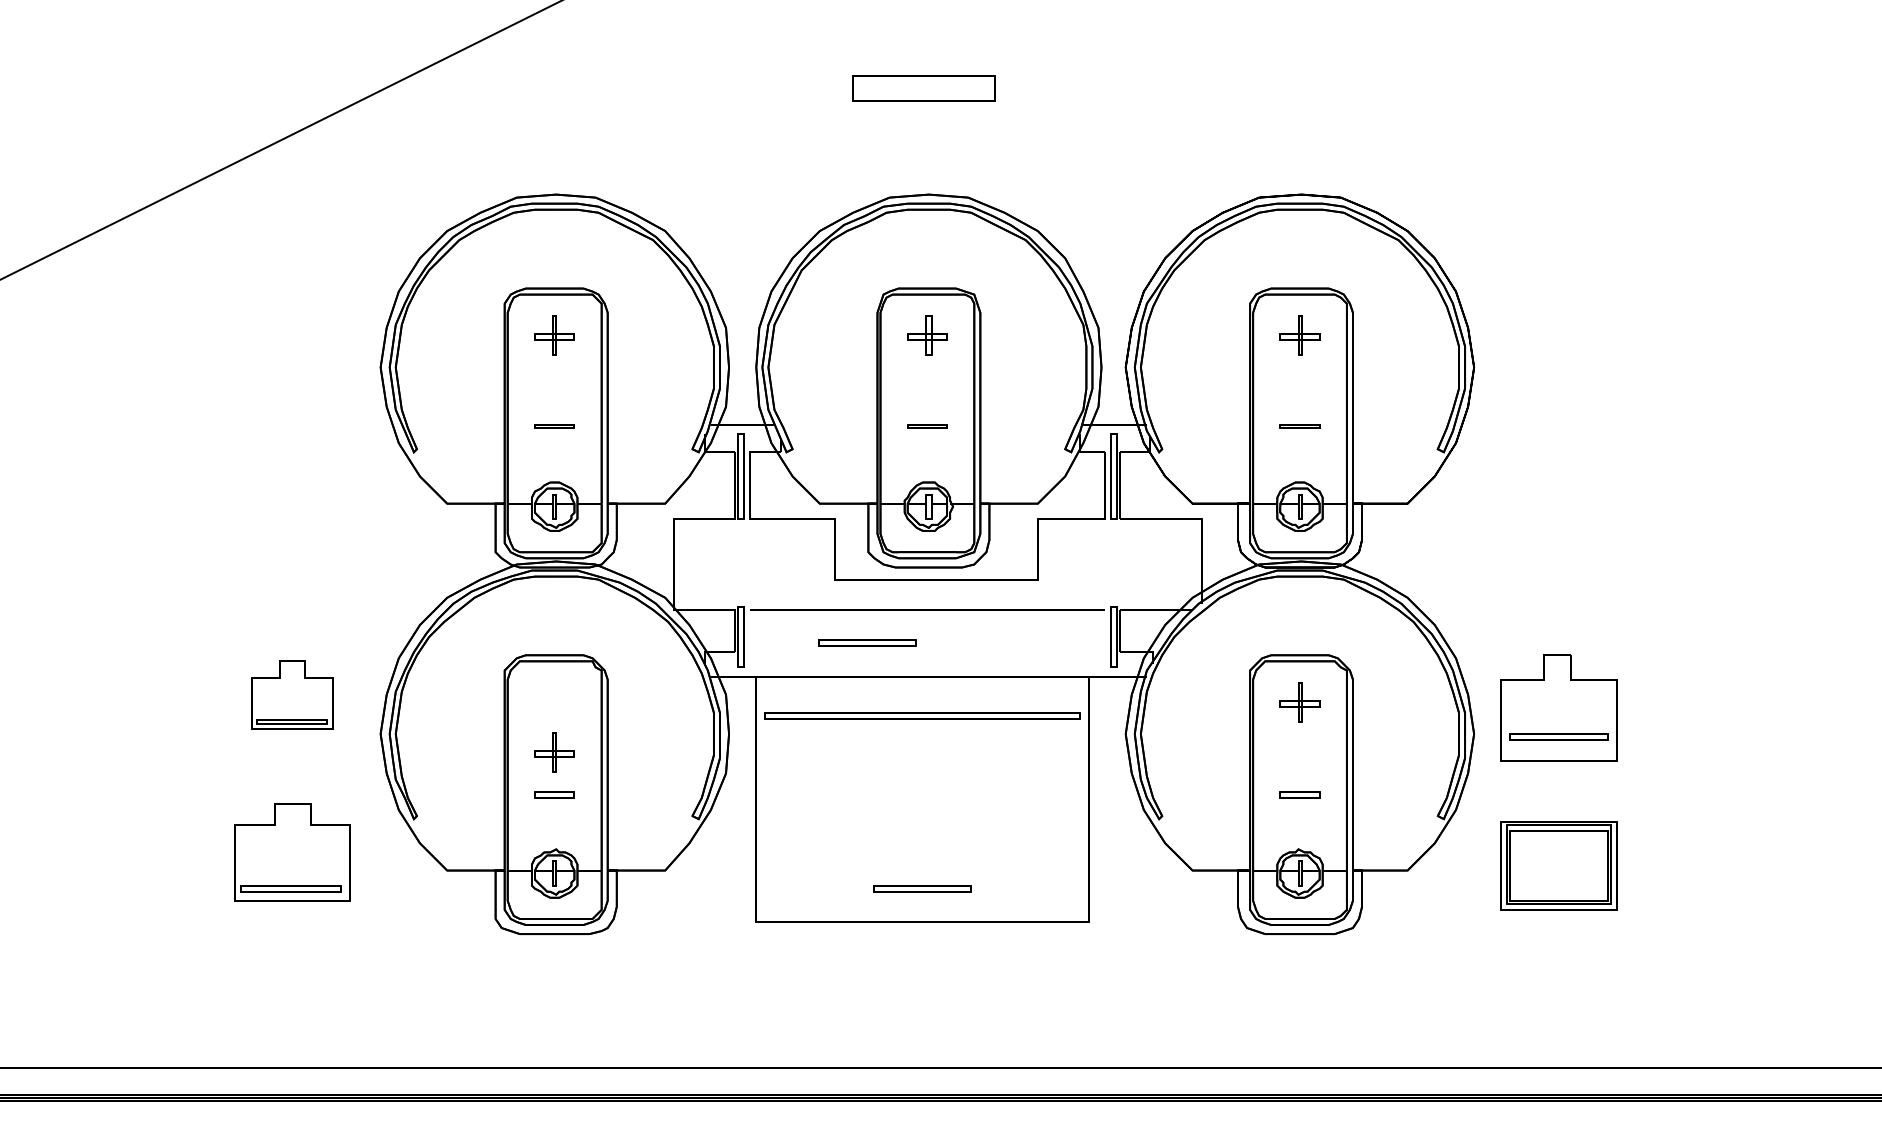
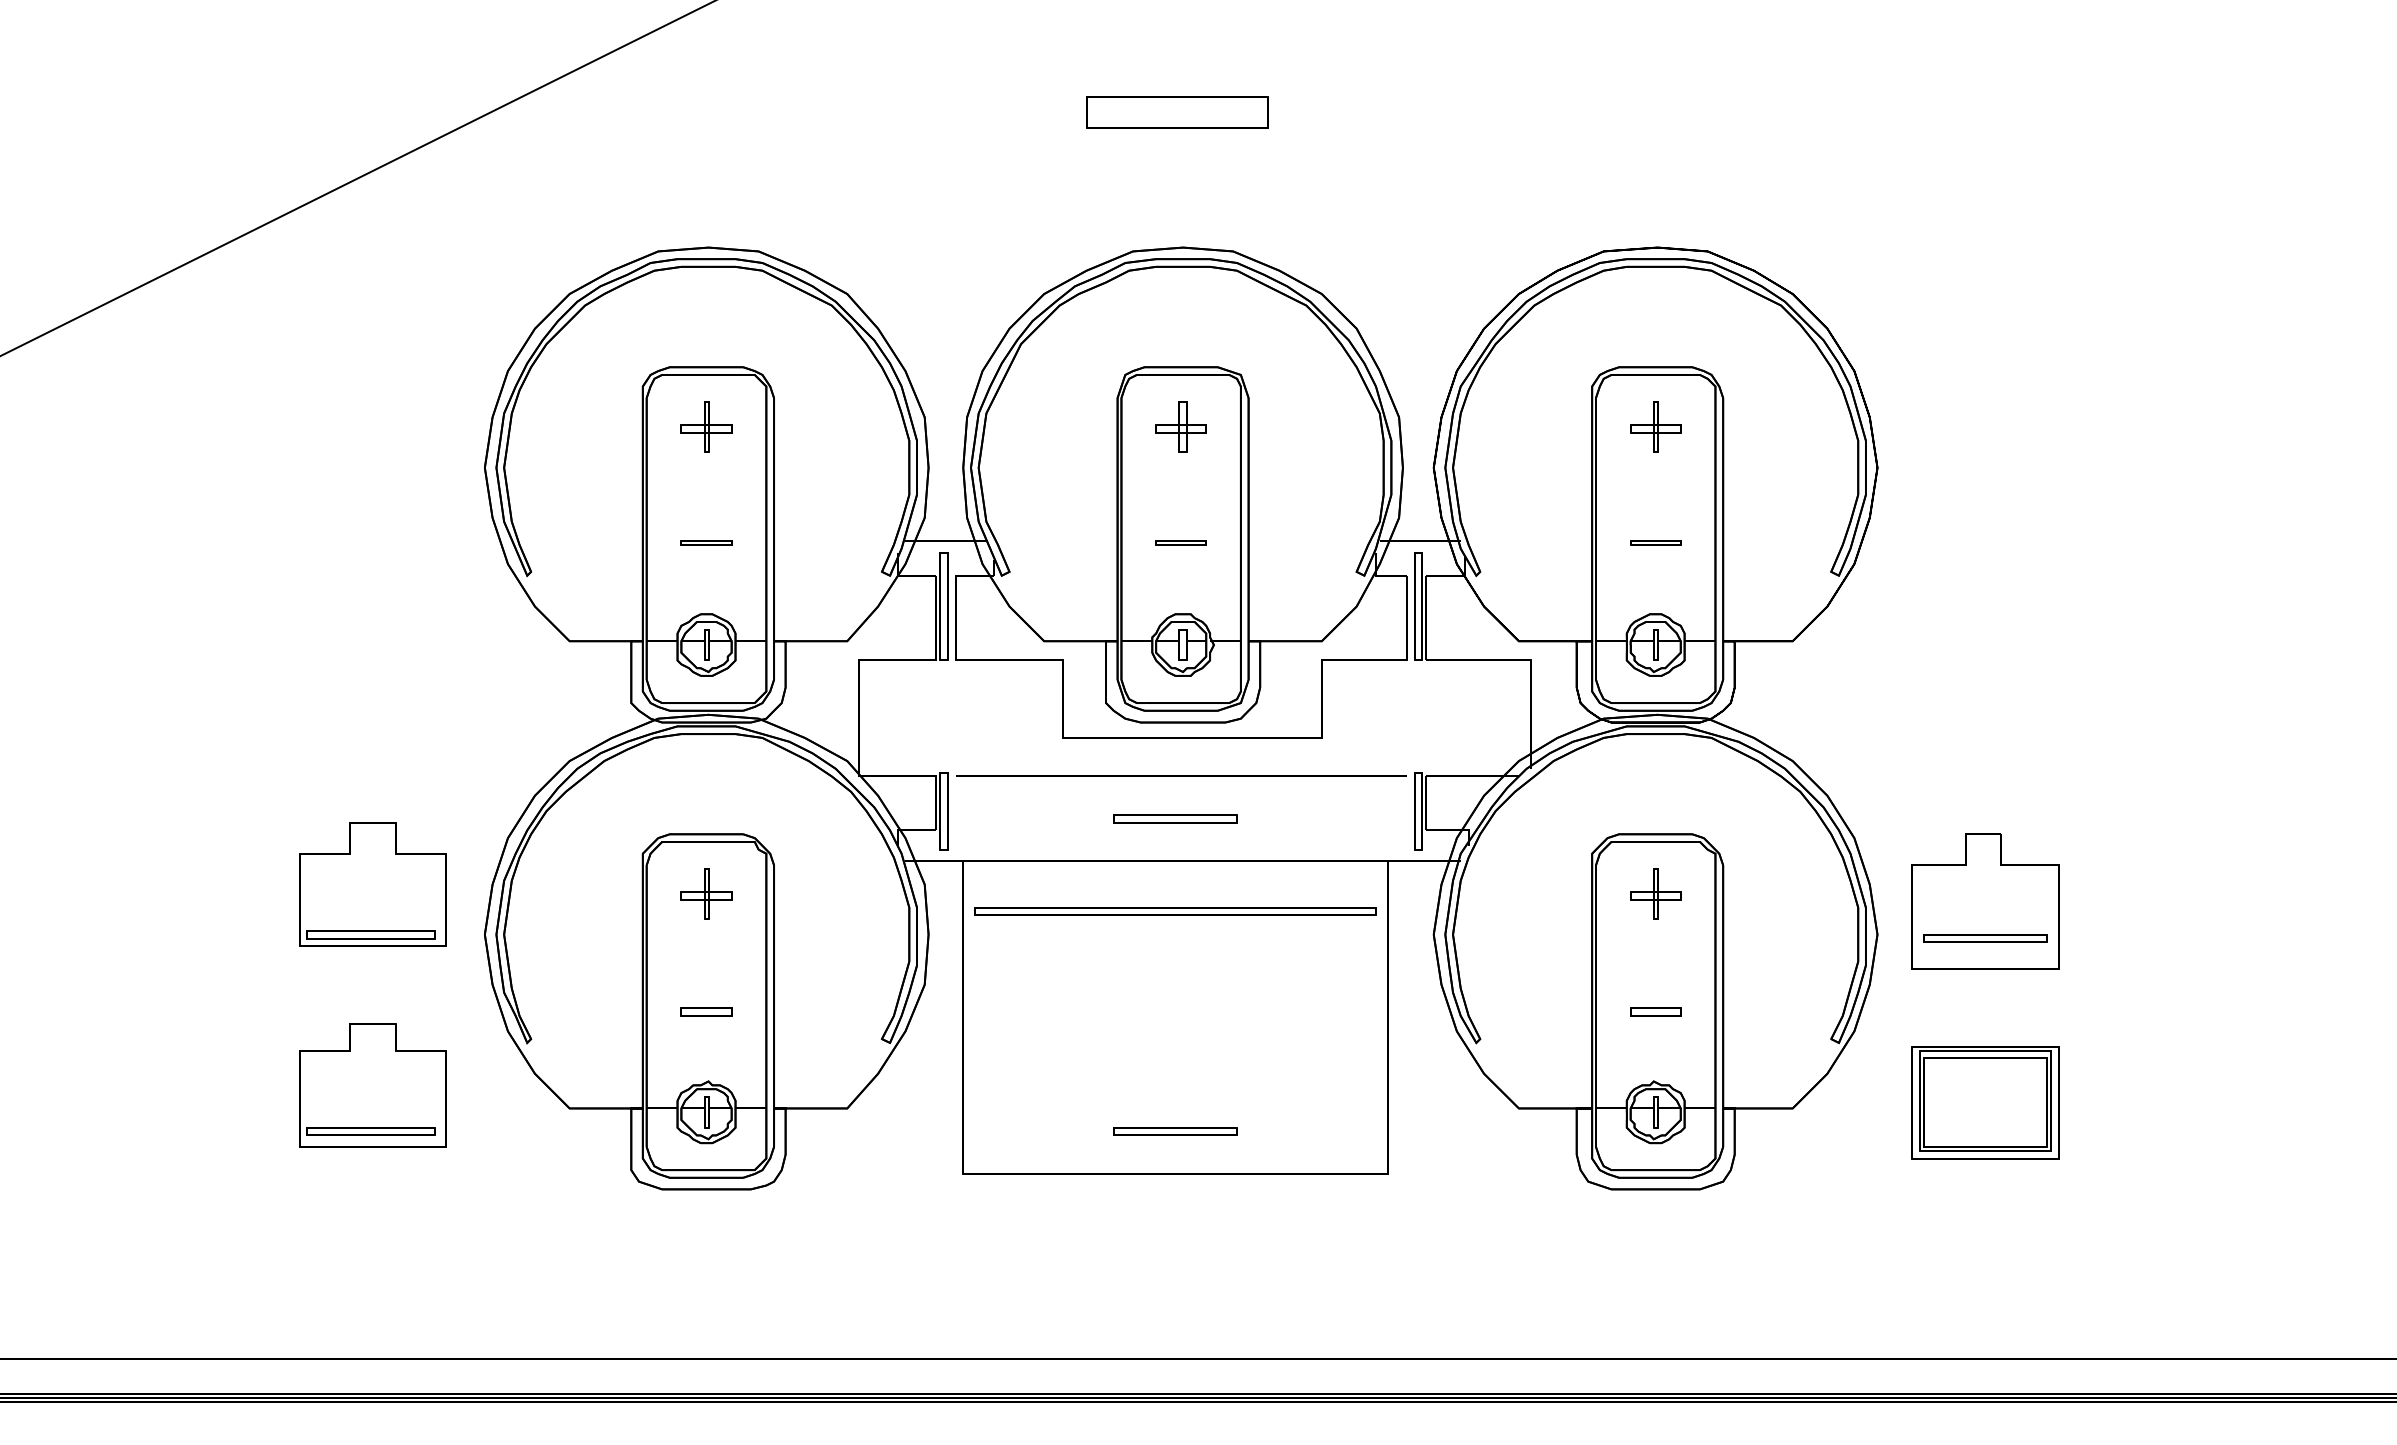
part: (867, 642) -> (1175, 818), moved
part: (292, 694) -> (372, 884), size x1.43
part: (554, 752) -> (706, 893), moved

